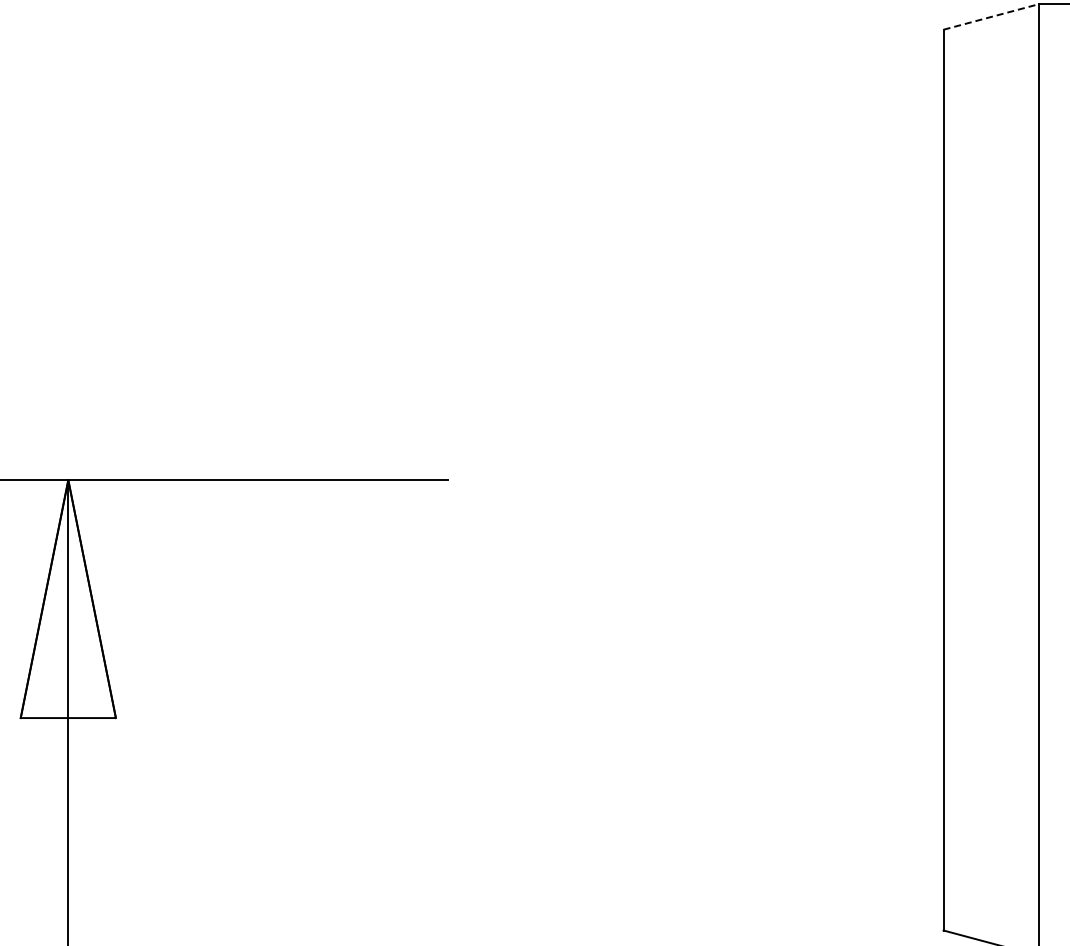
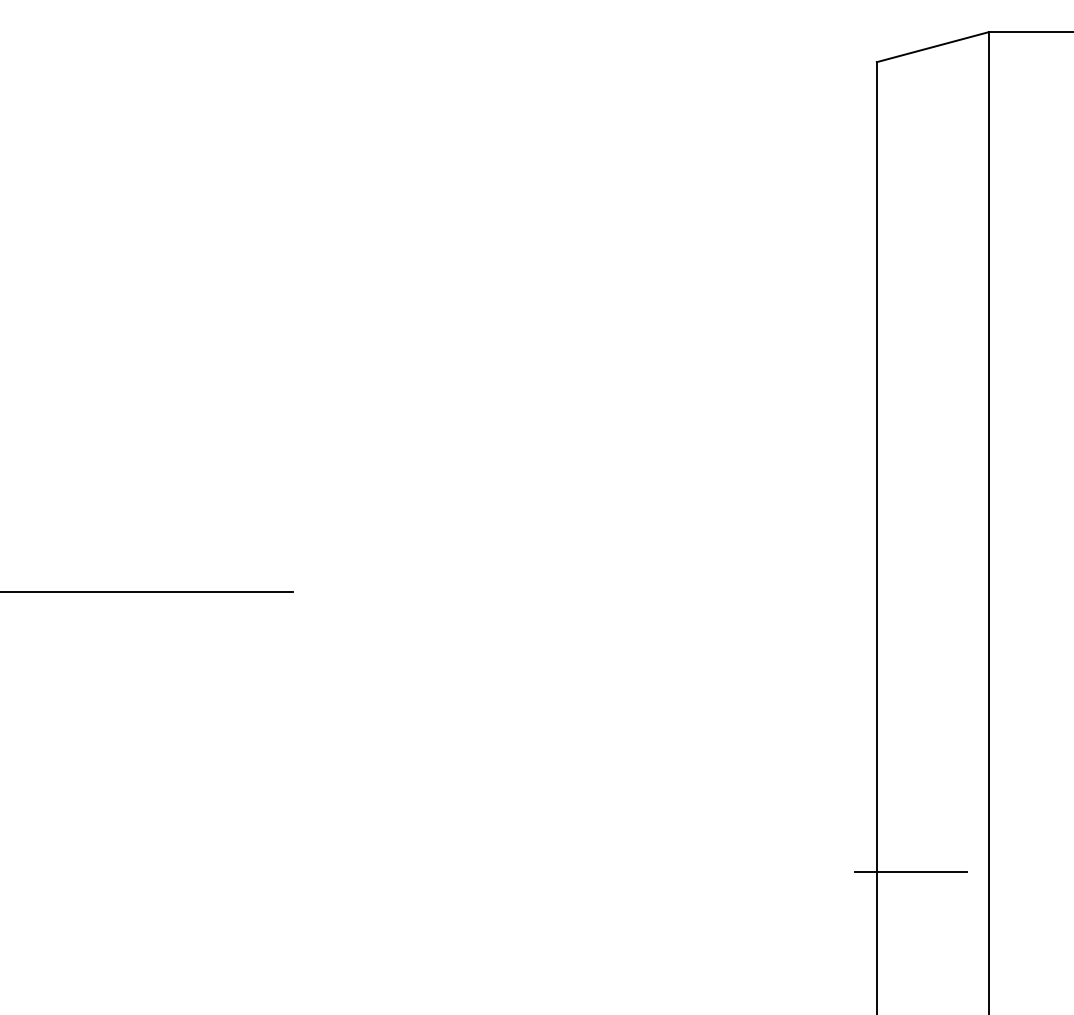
line: (991, 16) -> (933, 46), dashed -> solid
line: (972, 718) -> (910, 872), added

